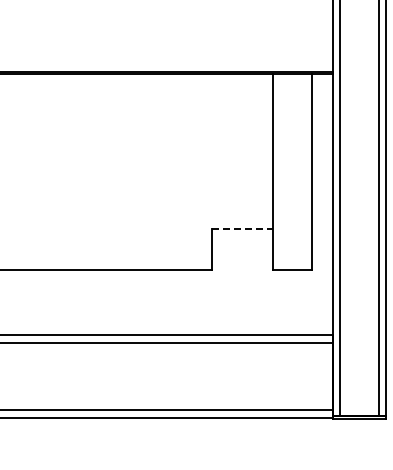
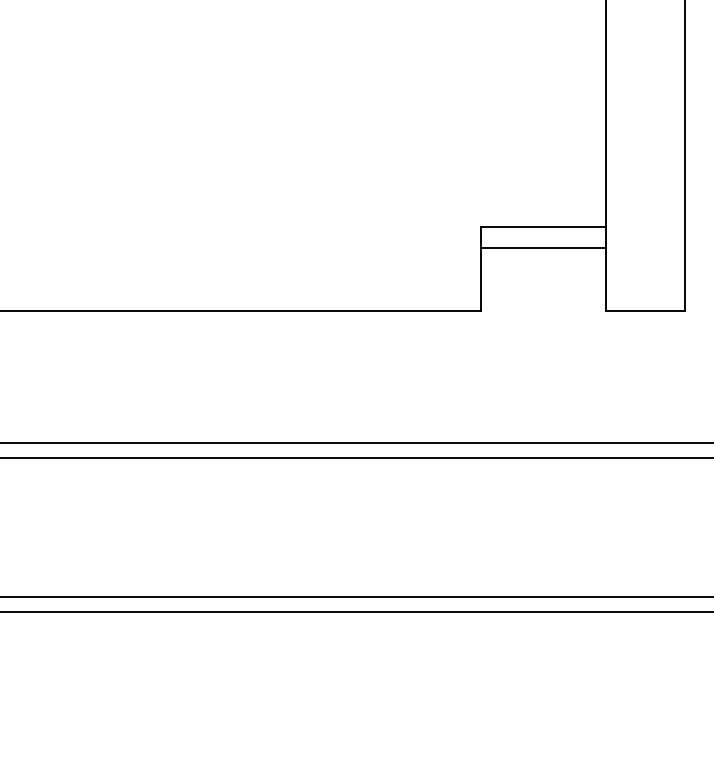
line: (242, 229) -> (543, 227), dashed -> solid
line: (242, 239) -> (543, 247), added

